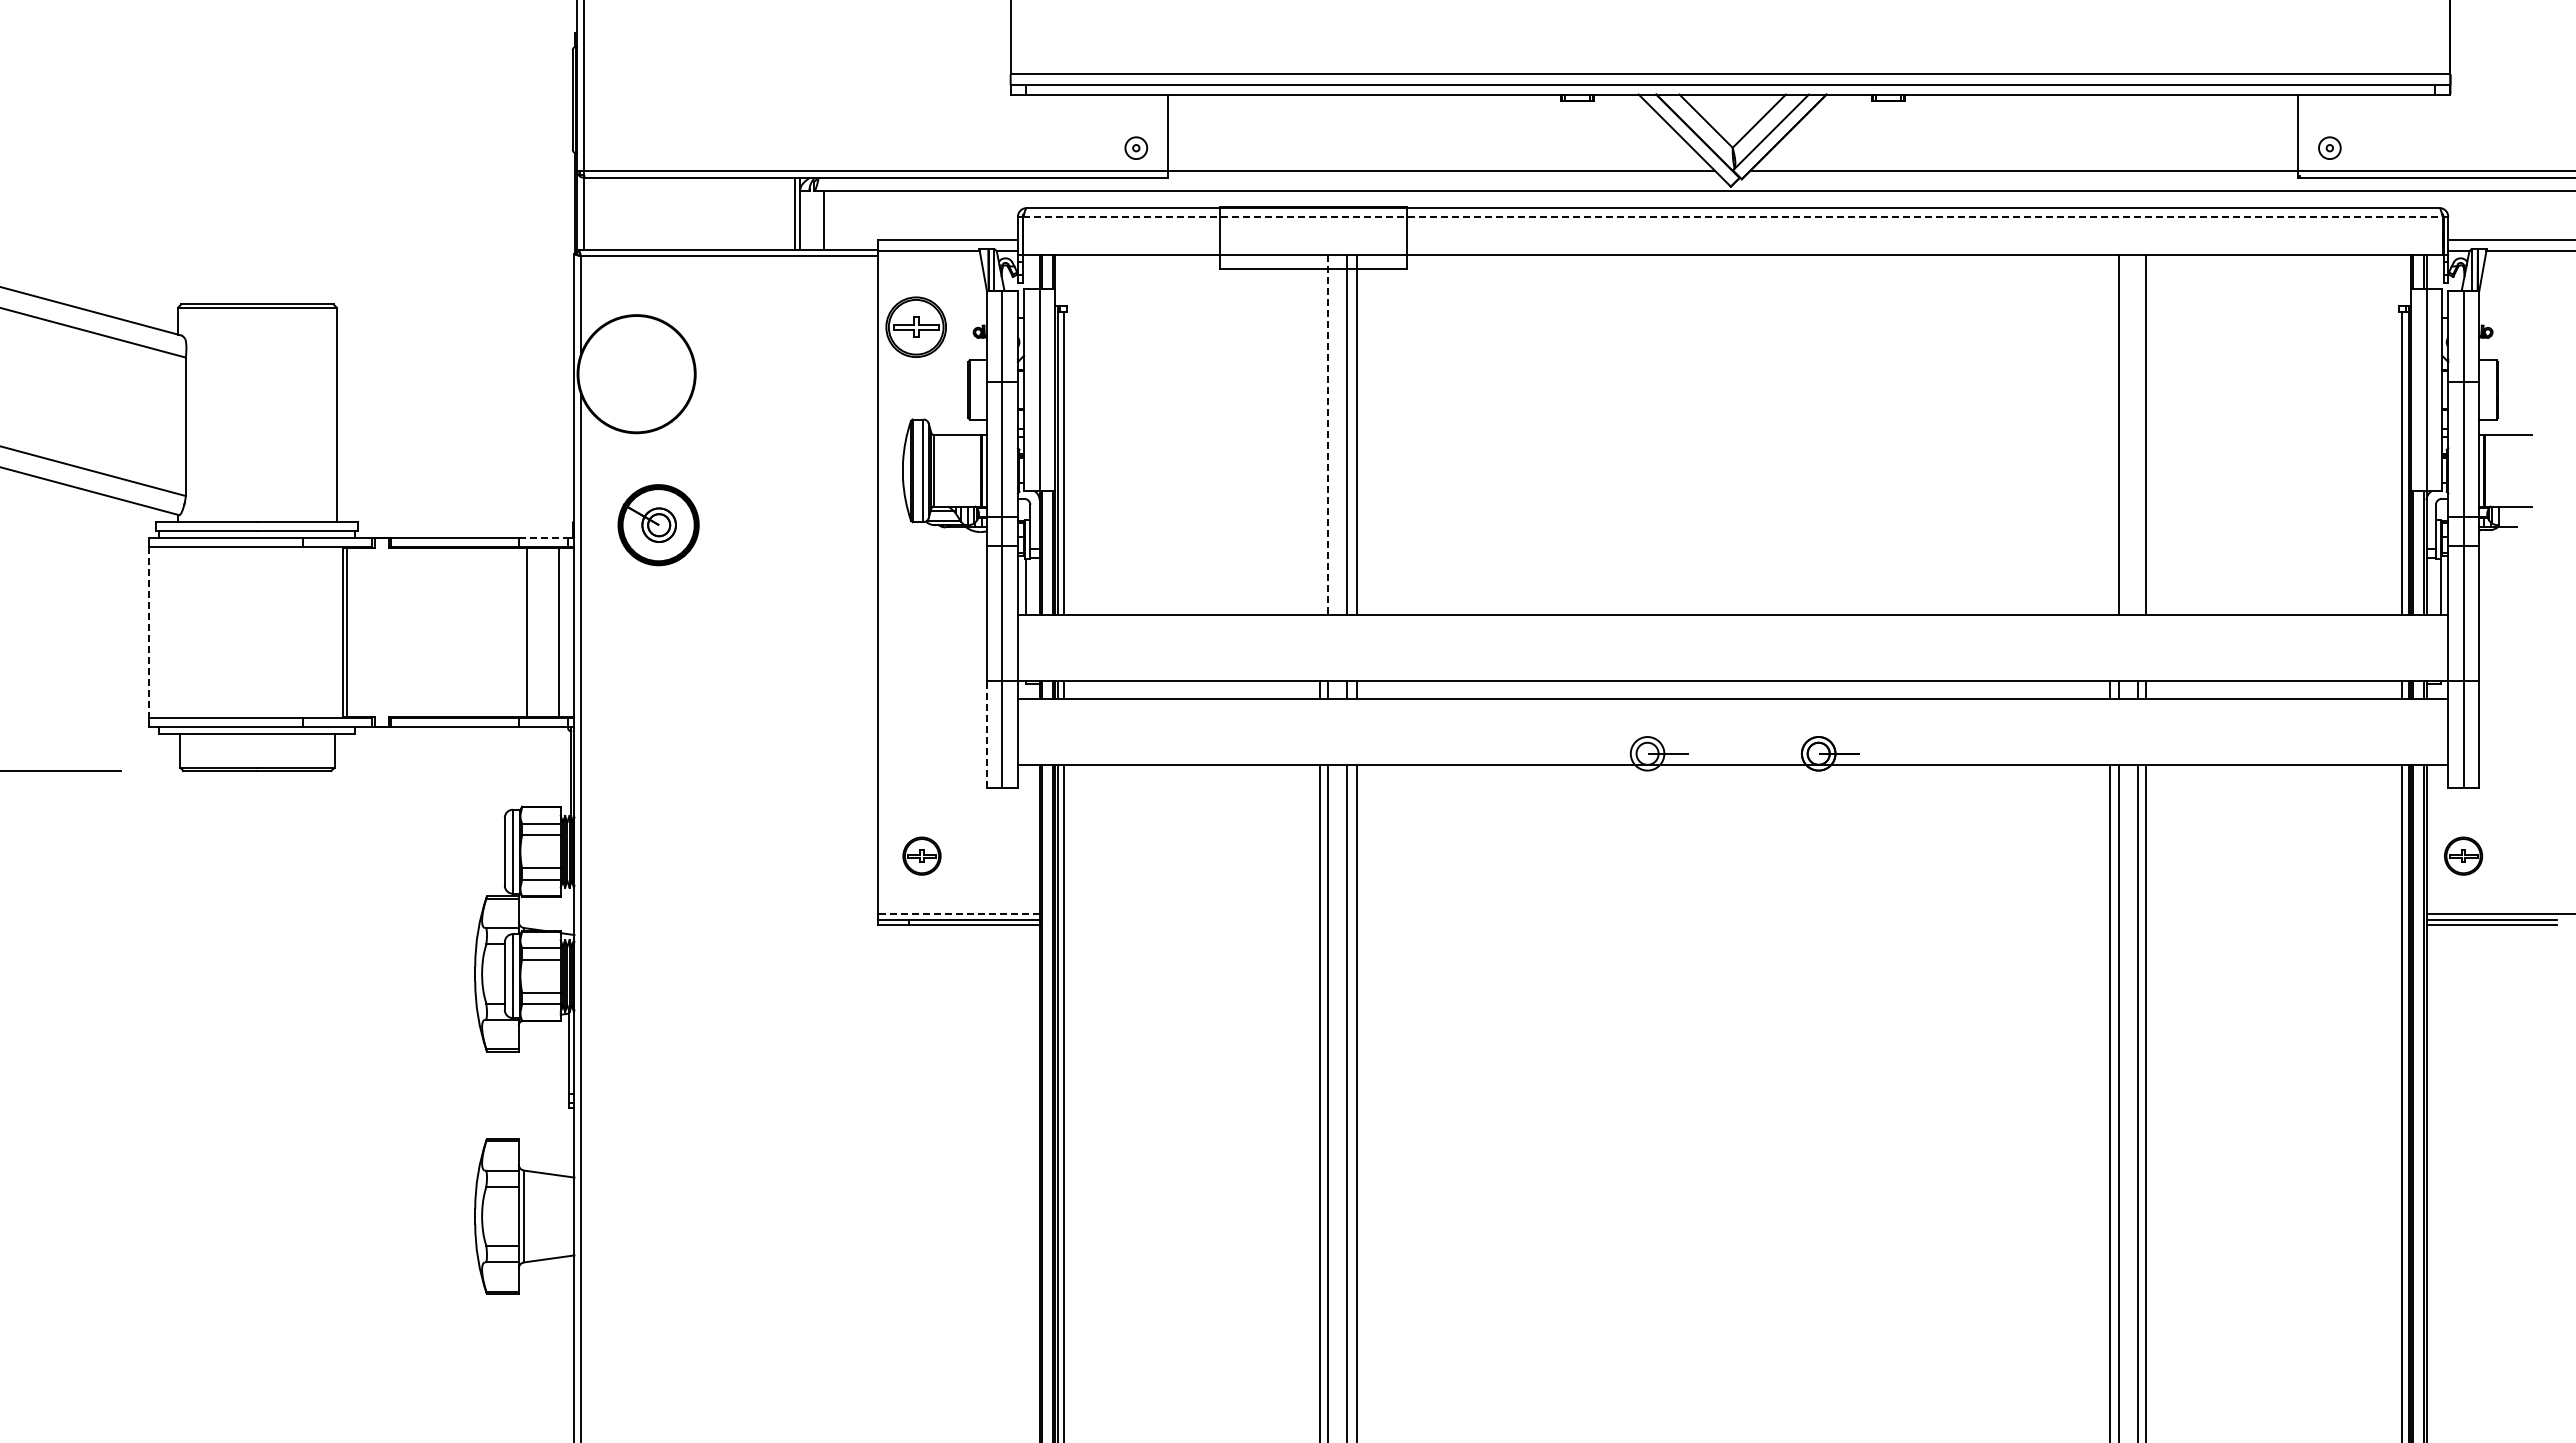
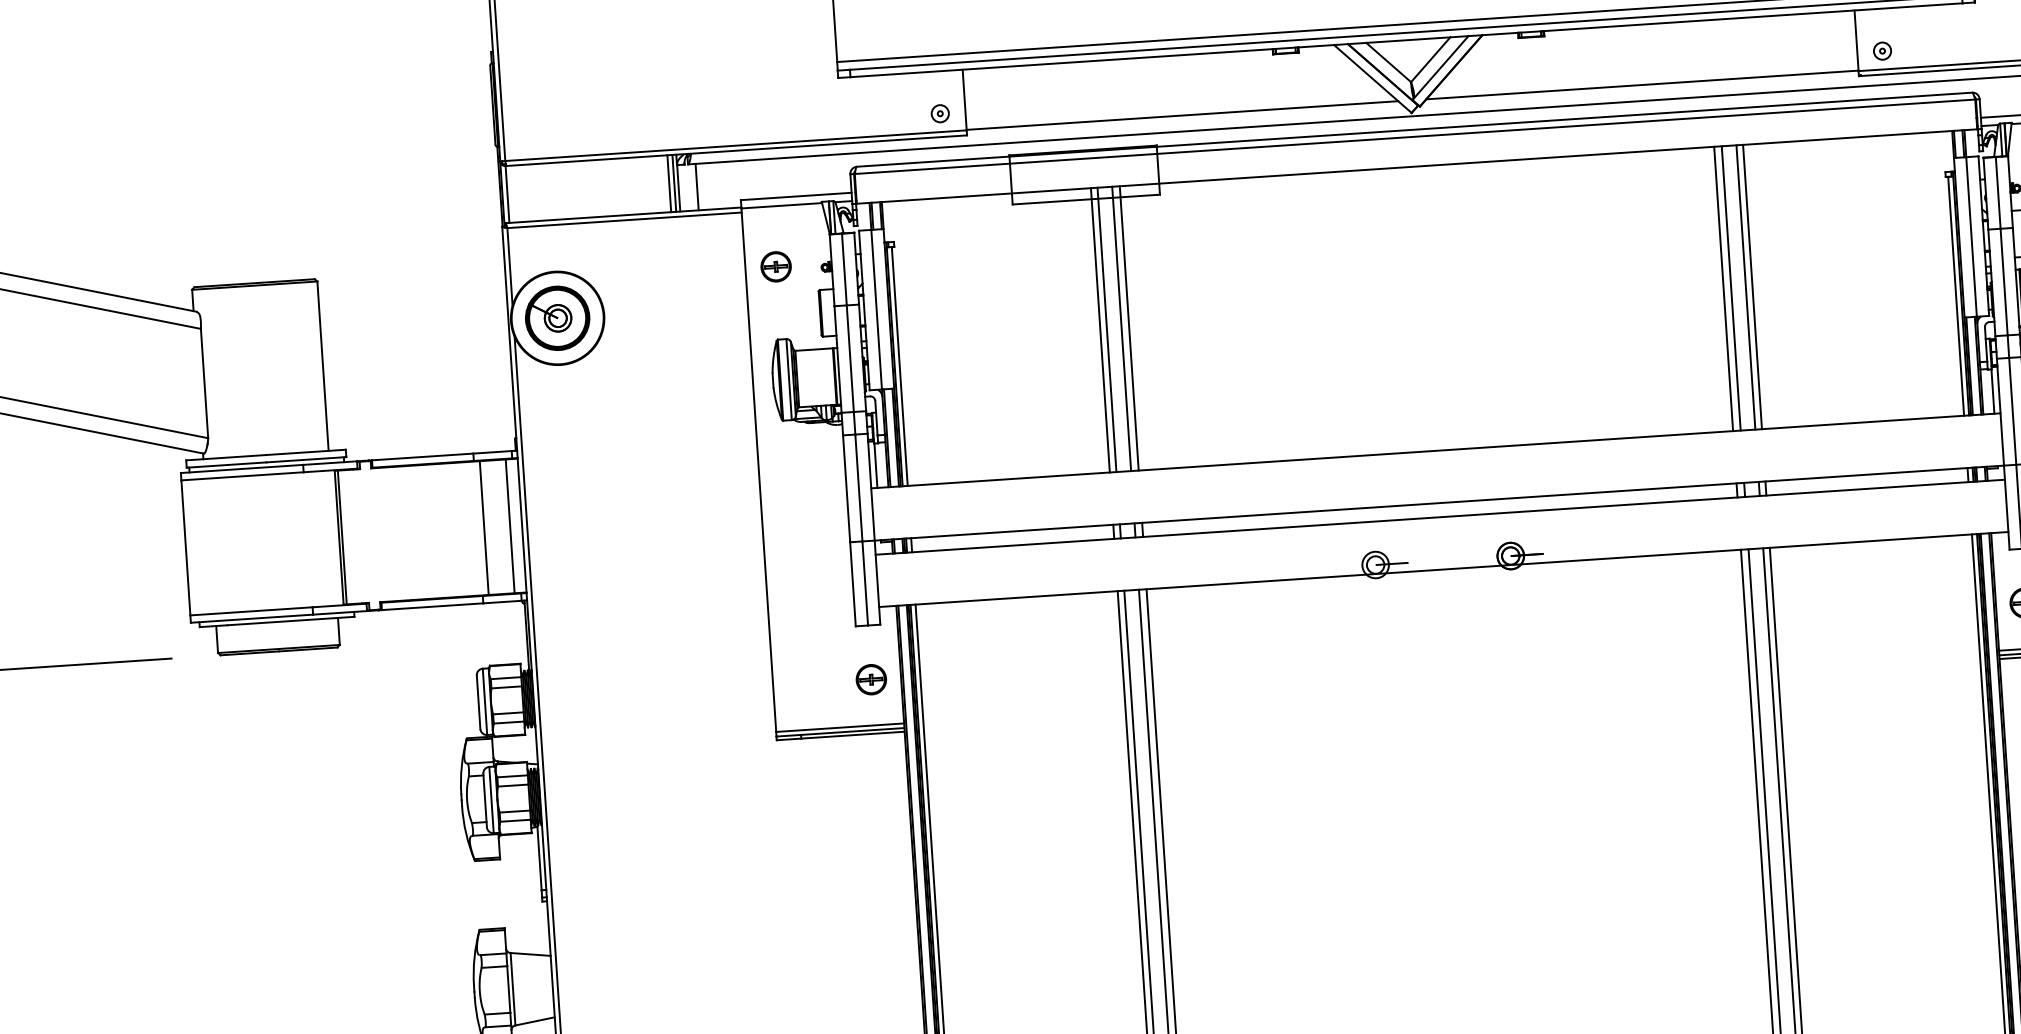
line: (788, 213) -> (669, 183), added
line: (1733, 217) -> (1415, 137), dashed -> solid
part: (916, 327) -> (776, 266), size x0.62
line: (1320, 434) -> (1100, 330), added
line: (2109, 434) -> (1723, 288), added
line: (2137, 434) -> (1745, 287), added
line: (1328, 435) -> (1107, 330), dashed -> solid
part: (658, 525) -> (557, 318), moved
line: (543, 537) -> (492, 452), dashed -> solid
line: (148, 632) -> (185, 547), dashed -> solid
line: (986, 733) -> (852, 583), dashed -> solid
part: (921, 855) -> (870, 679), moved
line: (958, 914) -> (840, 728), dashed -> solid

